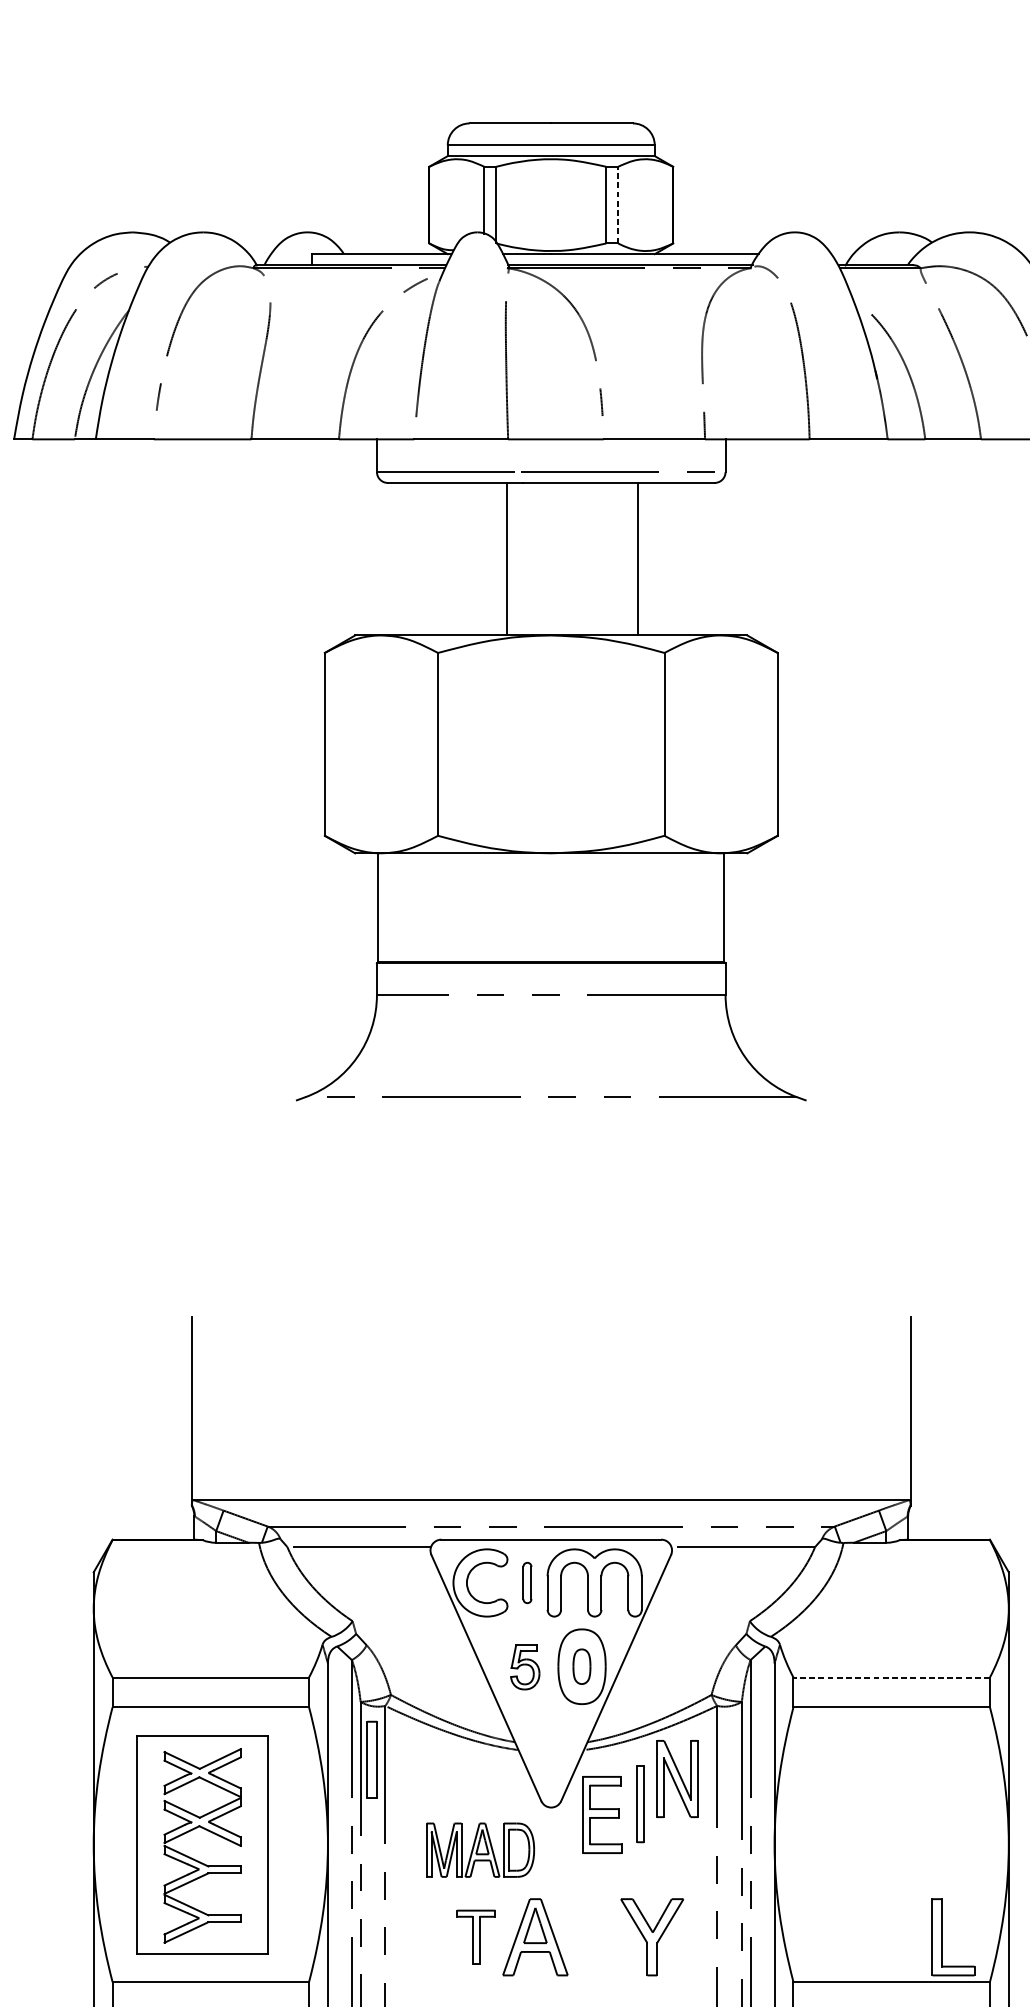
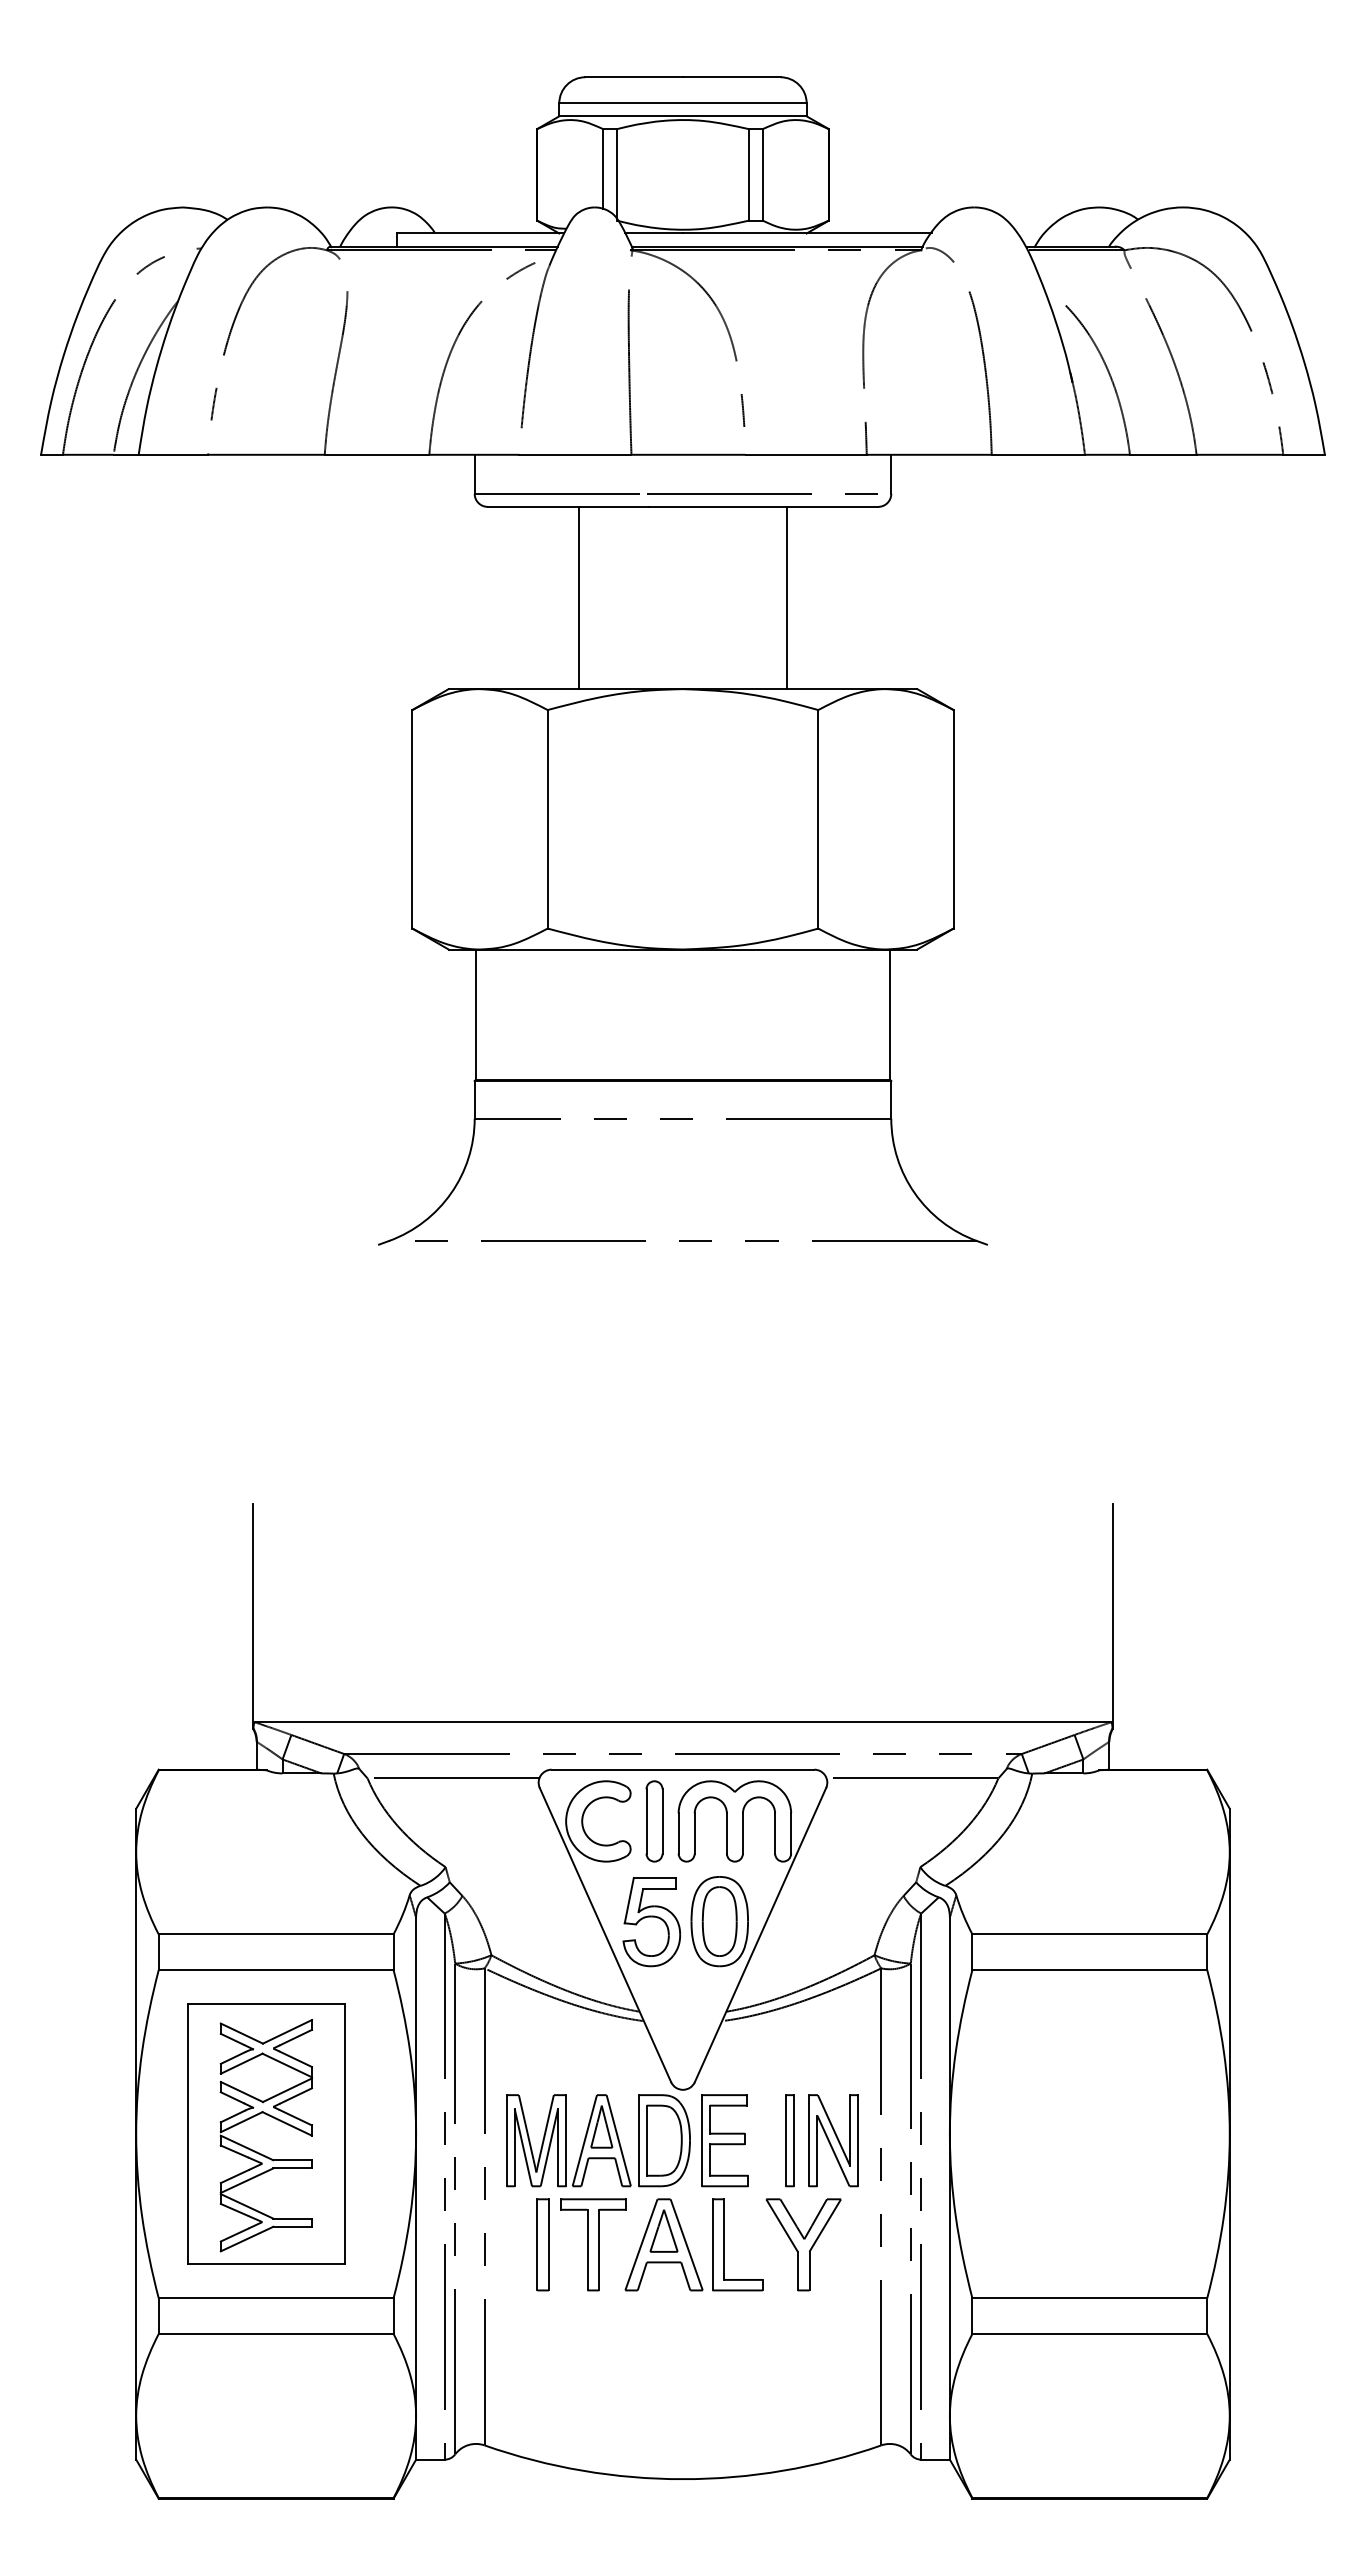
line: (617, 204) -> (762, 174), dashed -> solid
line: (506, 558) -> (578, 597), moved
part: (527, 1583) -> (654, 1821), size x1.67
part: (581, 1666) -> (719, 1921), size x1.67
part: (524, 1667) -> (651, 1922), size x1.67
line: (891, 1677) -> (1089, 1934), dashed -> solid
part: (371, 1759) -> (542, 2244), moved
part: (677, 1778) -> (833, 2140), moved
part: (640, 1803) -> (789, 2140), moved
part: (601, 1814) -> (724, 2140), moved
part: (480, 1849) -> (598, 2140), size x1.43
part: (476, 1936) -> (593, 2244), size x1.43
part: (942, 1936) -> (724, 2244), moved

